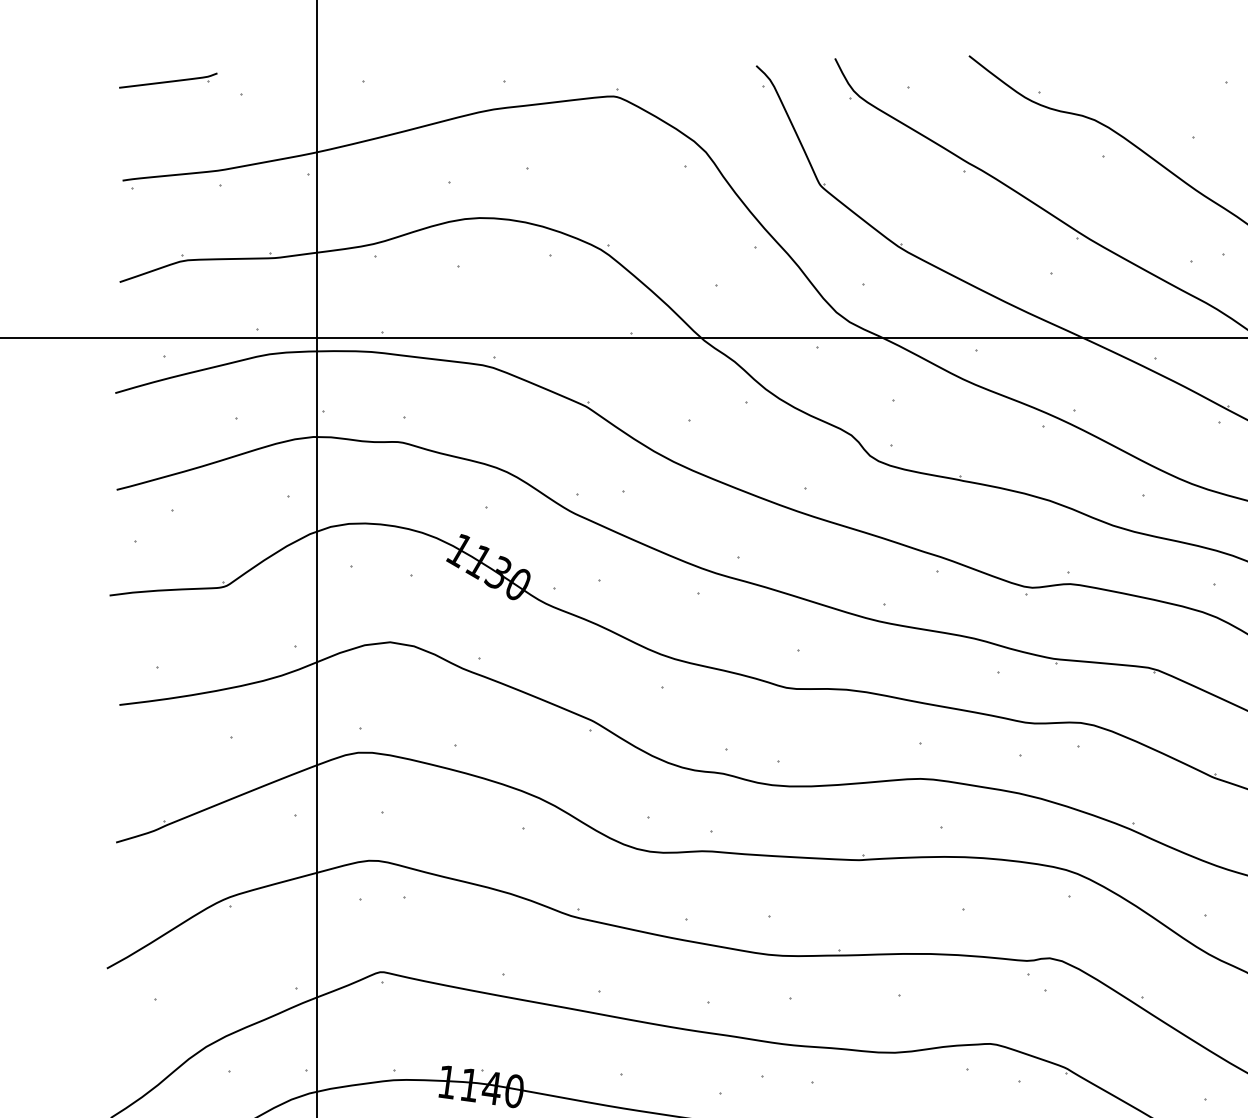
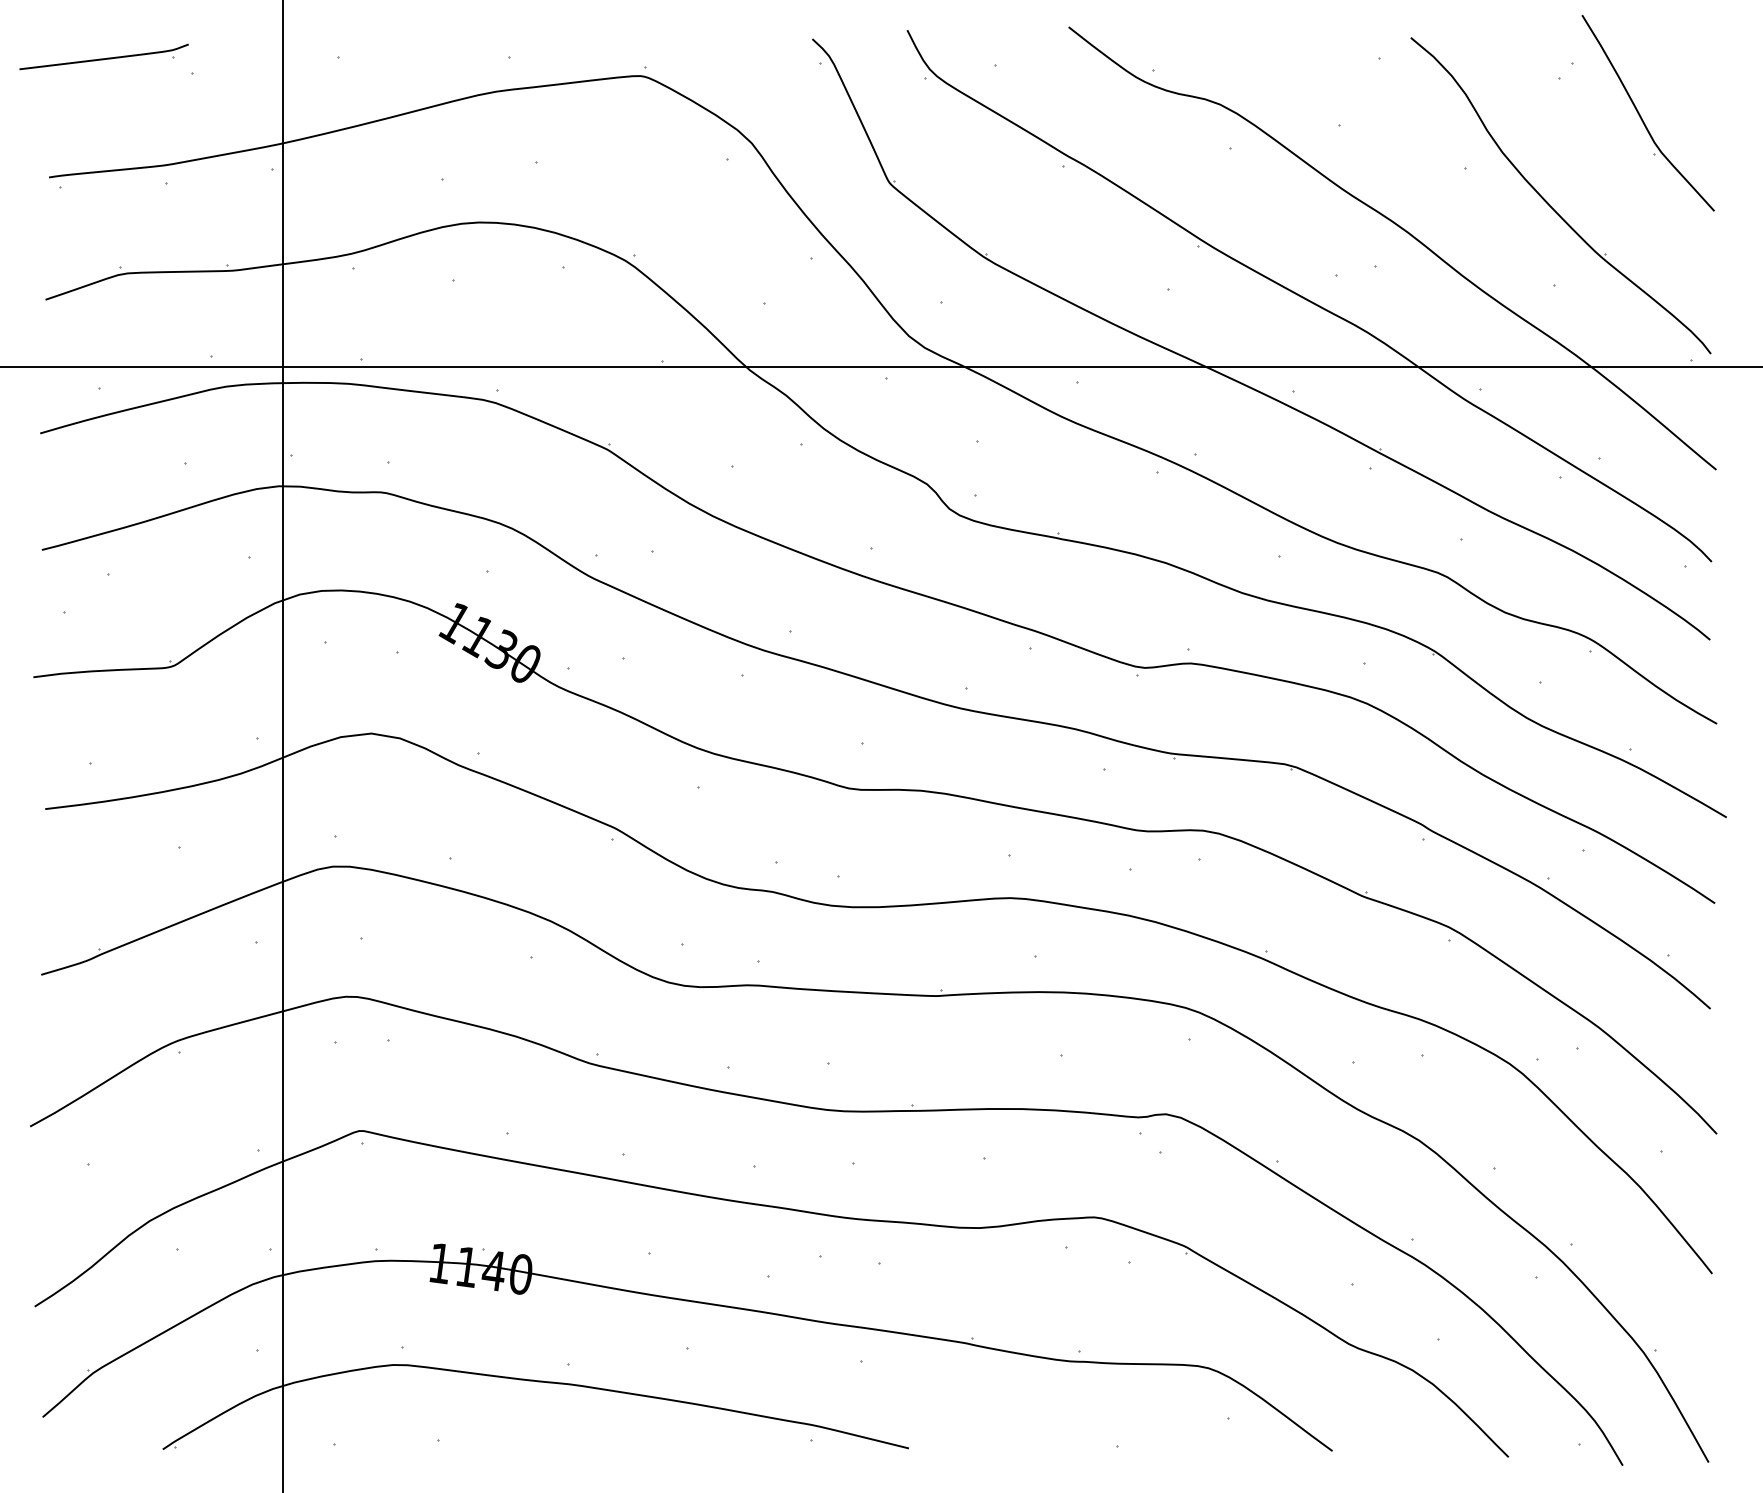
part: (167, 80) -> (103, 56), size x1.43

